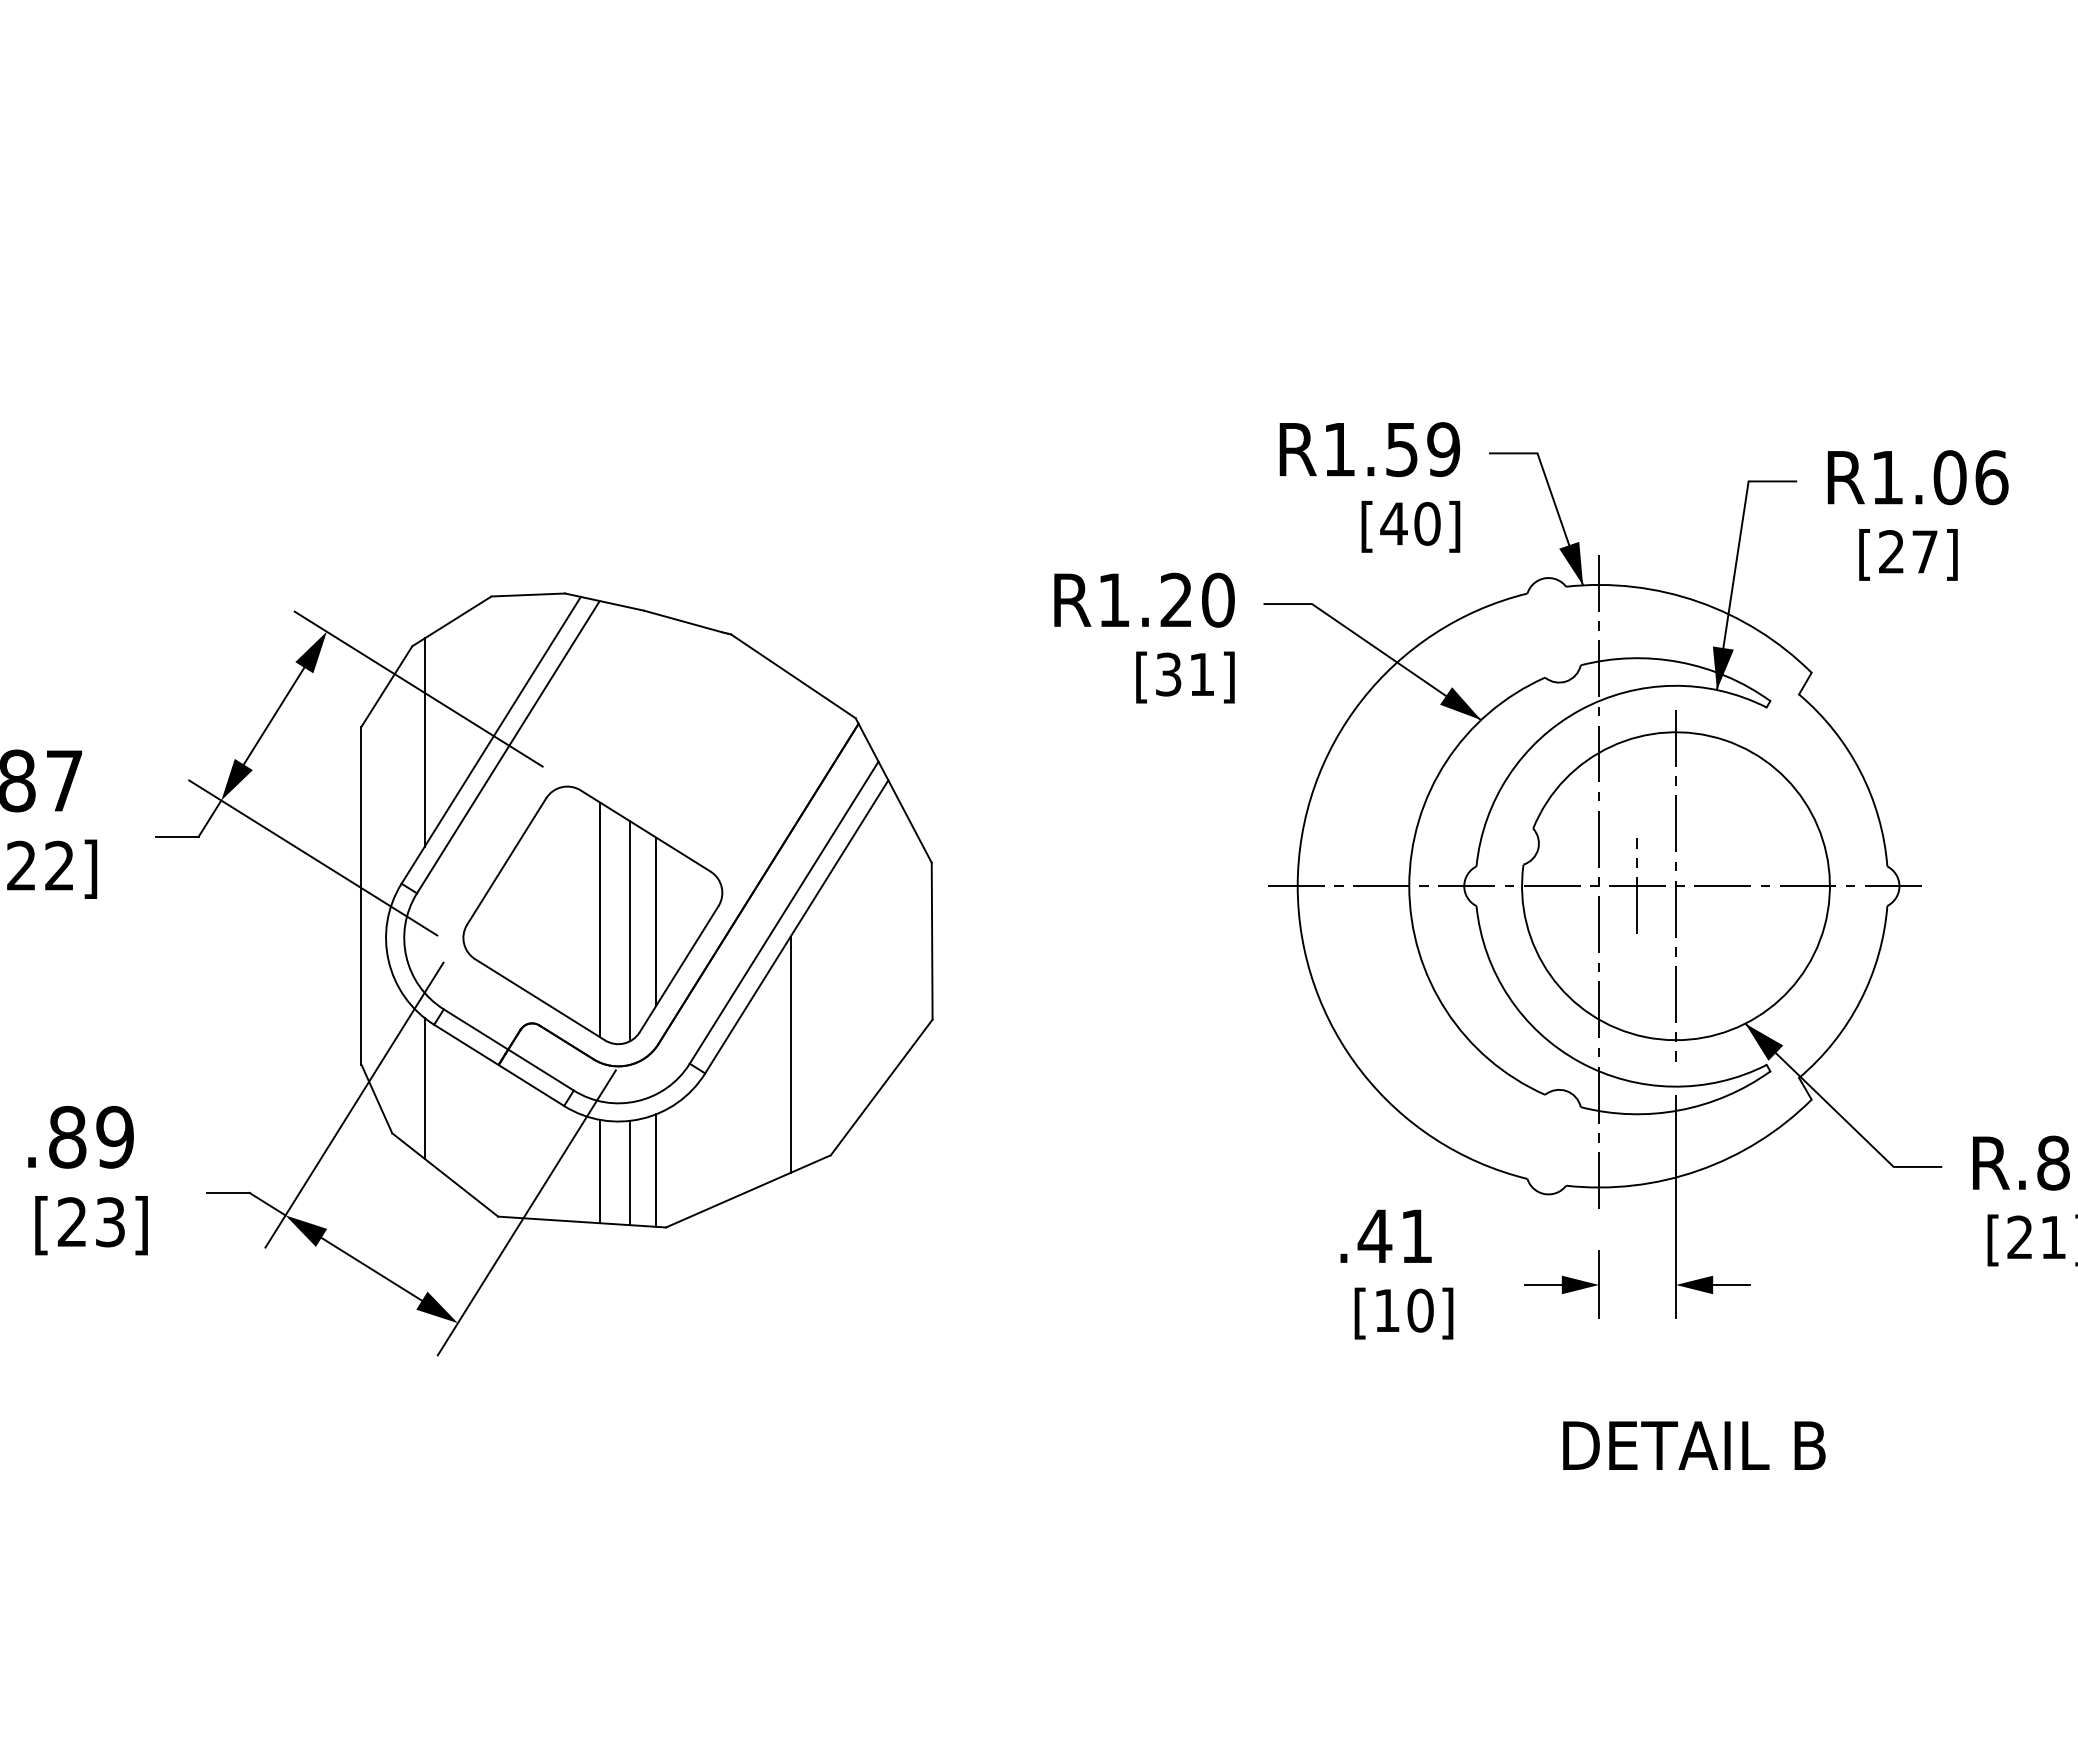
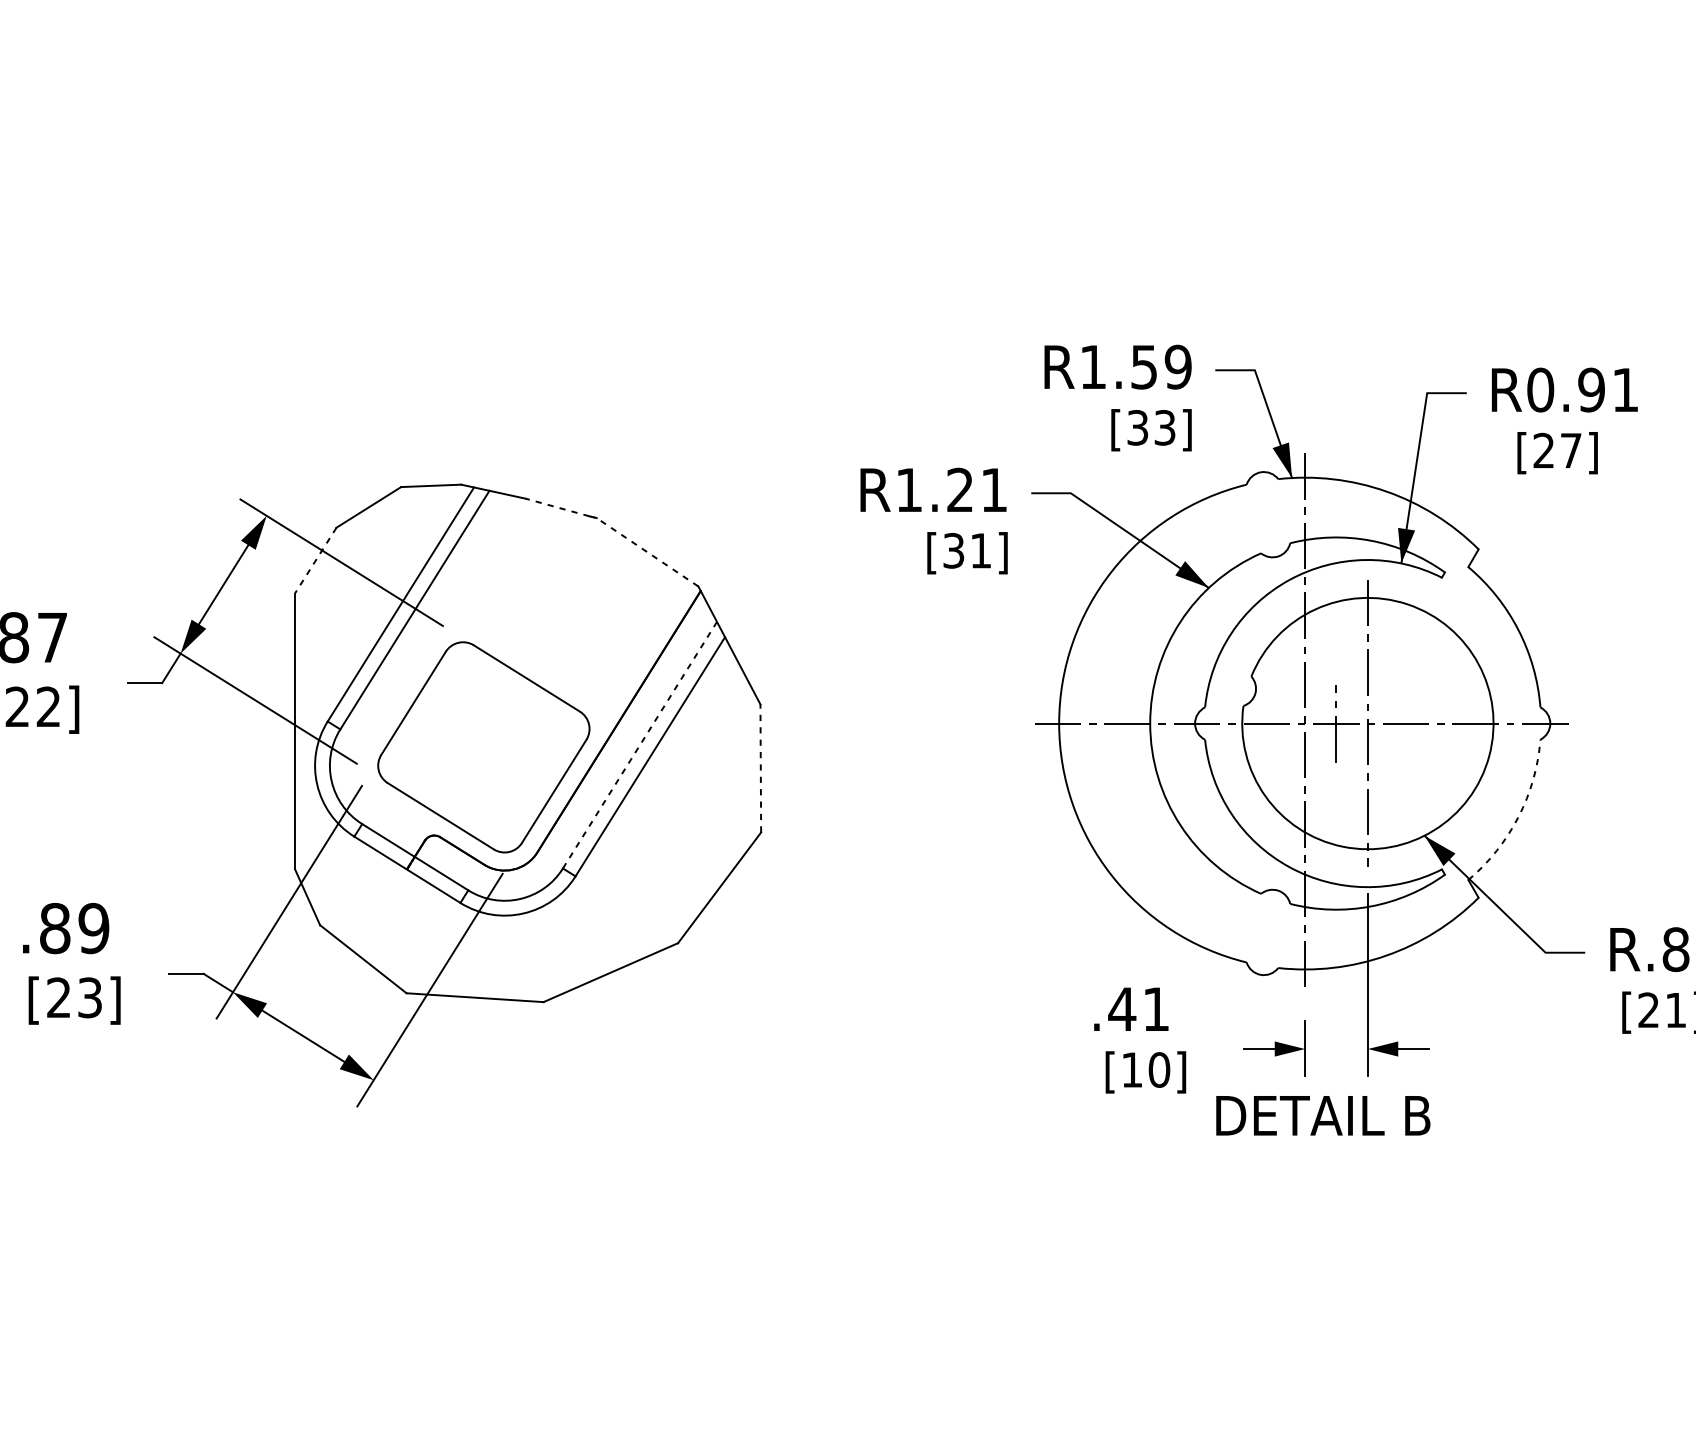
text: (1939, 477) -> (1582, 389), R1.06 -> R0.91
text: (1410, 523) -> (1151, 427), [40] -> [33]
text: (1218, 599) -> (994, 489), R1.20 -> R1.21
line: (683, 621) -> (557, 507), solid -> dashed
line: (792, 676) -> (646, 552), solid -> dashed
line: (386, 686) -> (315, 560), solid -> dashed
line: (424, 742) -> (346, 606), removed
line: (784, 912) -> (640, 745), solid -> dashed
line: (600, 919) -> (490, 750), removed
line: (656, 921) -> (535, 752), removed
line: (629, 931) -> (513, 760), removed
line: (932, 940) -> (761, 767), solid -> dashed
arc: (1860, 1000) -> (1518, 816), solid -> dashed
line: (790, 1054) -> (645, 860), removed
line: (424, 1088) -> (346, 888), removed
line: (656, 1170) -> (535, 955), removed
line: (600, 1171) -> (490, 956), removed
line: (629, 1172) -> (513, 957), removed
text: (1694, 1445) -> (1323, 1115), moved

